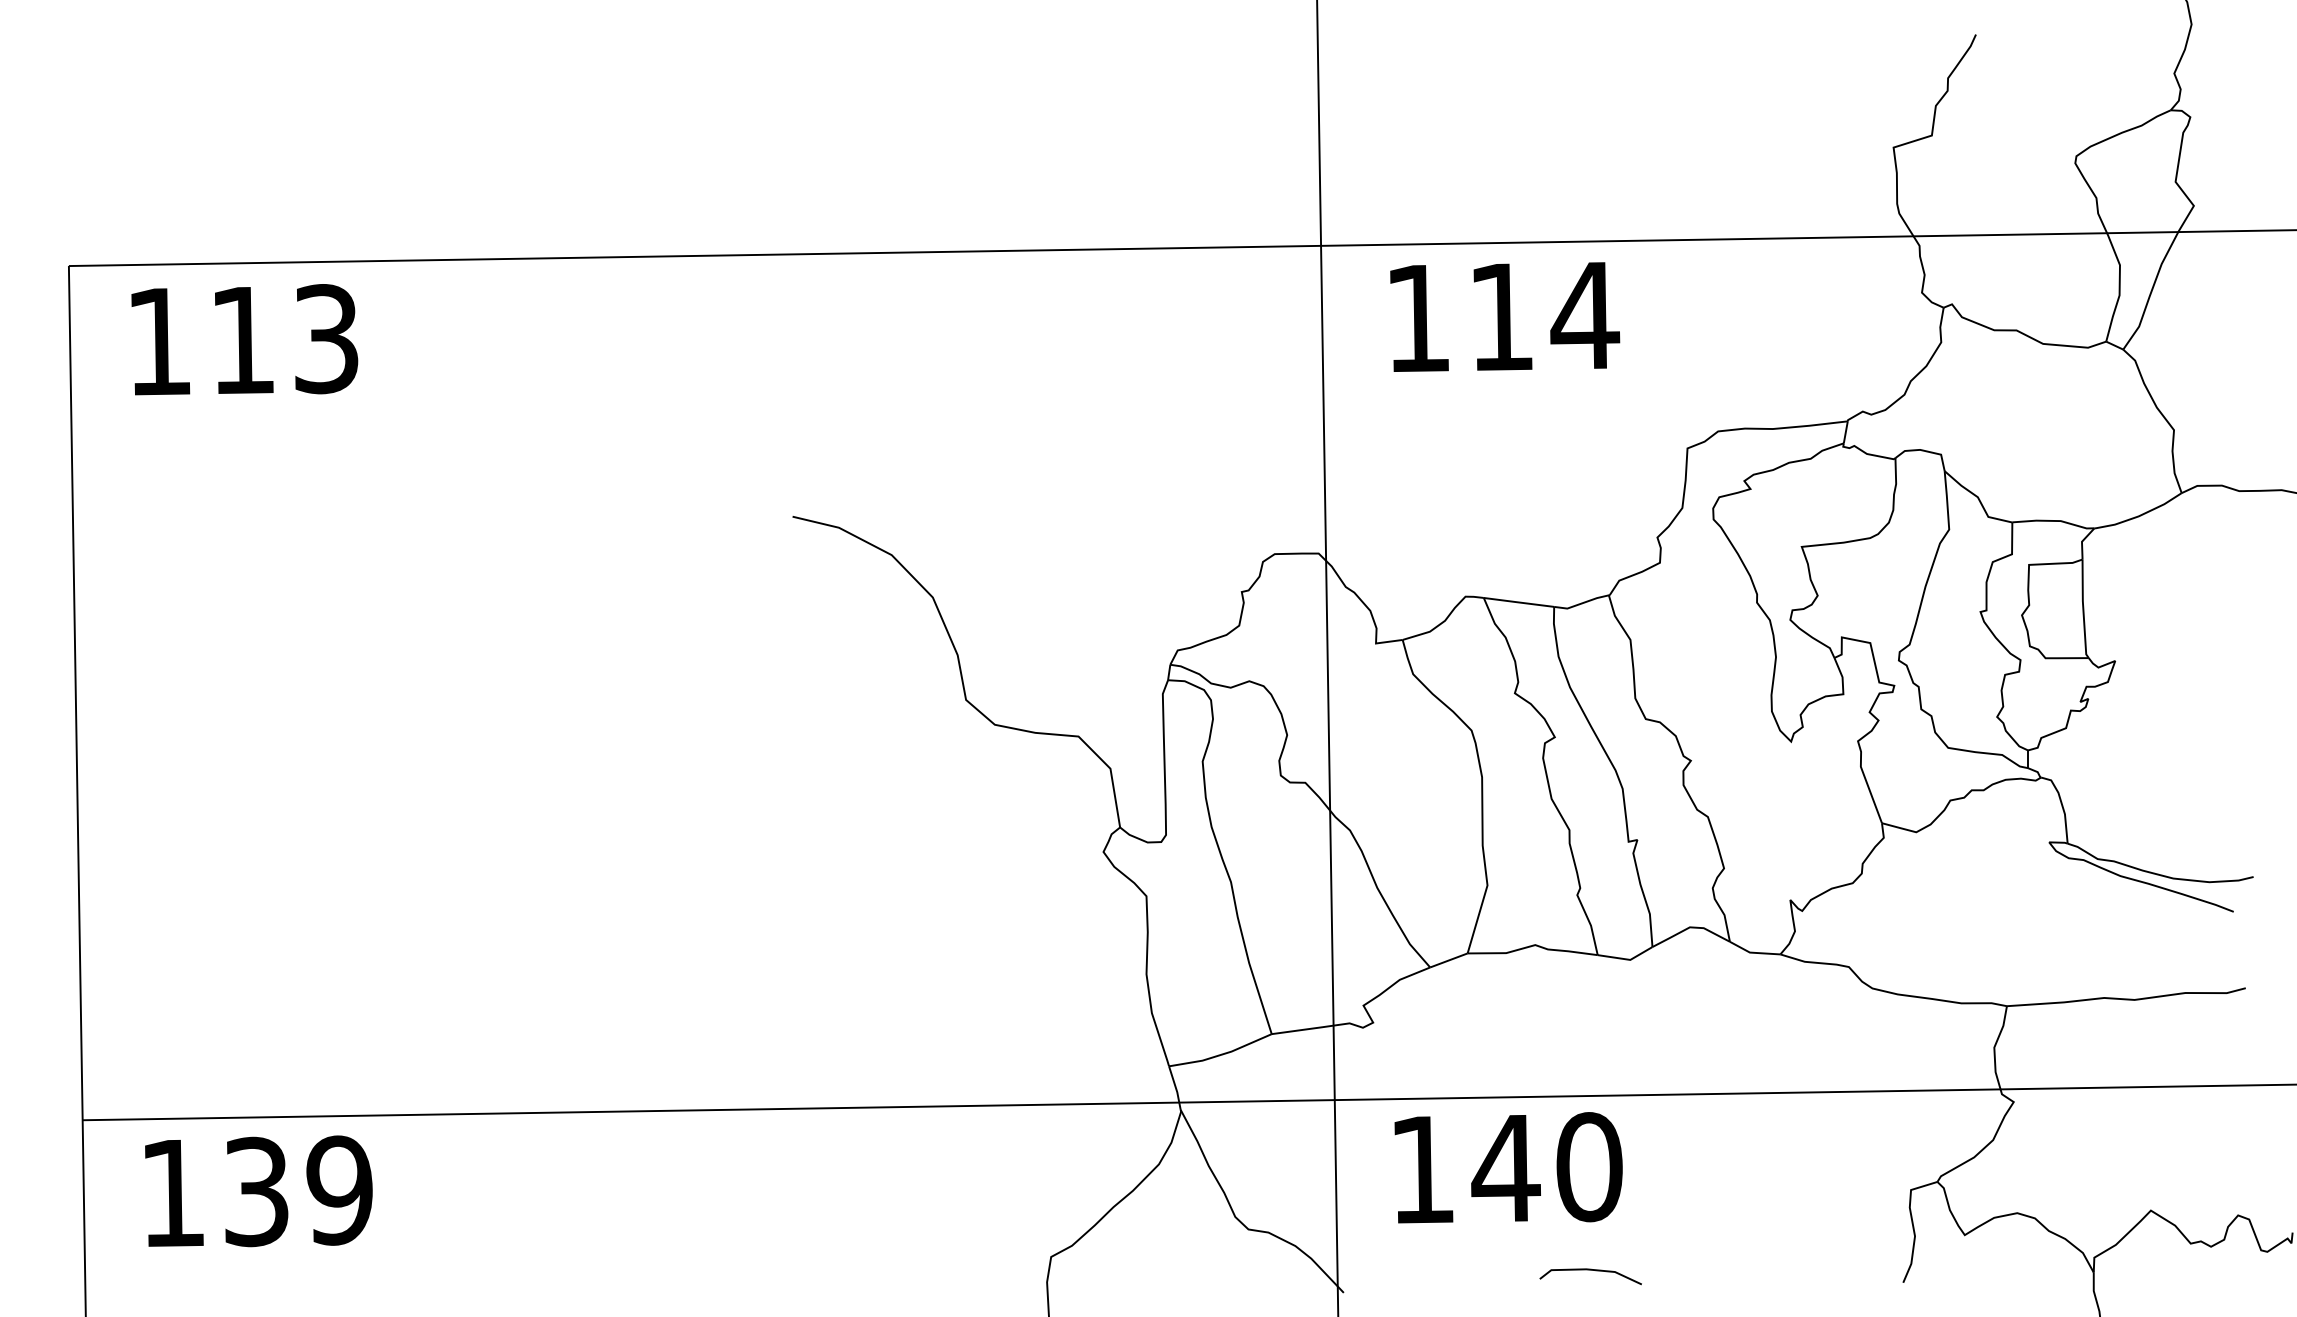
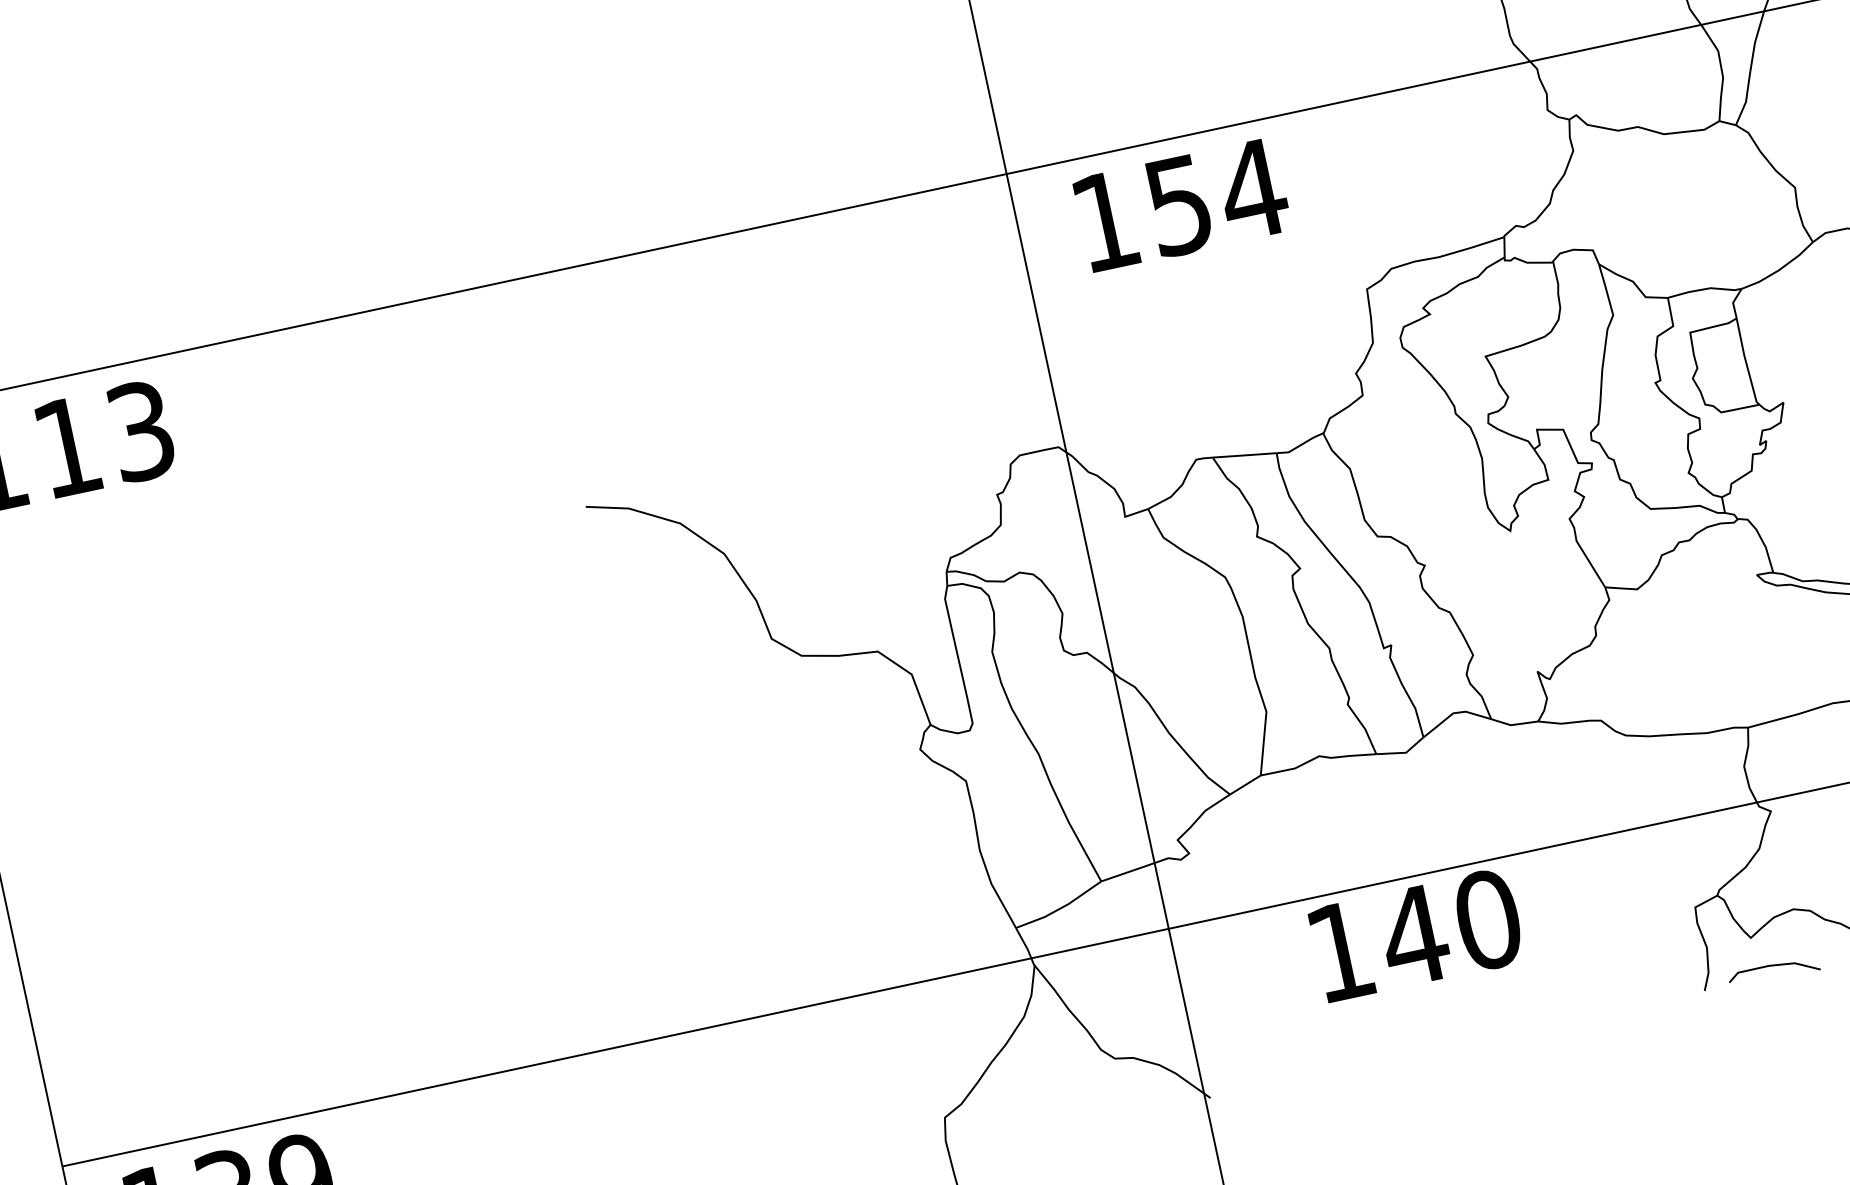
text: (1501, 317) -> (1179, 205), 114 -> 154
text: (1508, 1167) -> (1416, 934), moved
line: (1590, 1270) -> (1772, 966), moved

